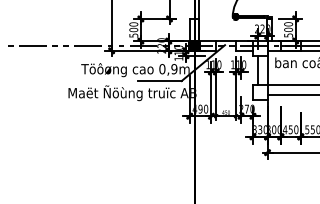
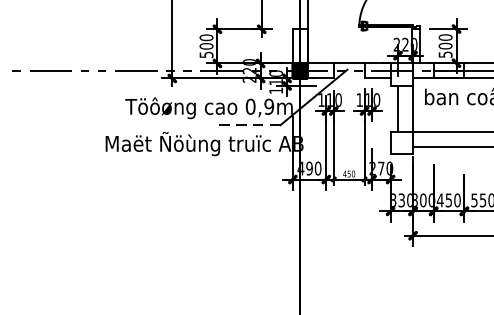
line: (159, 81) -> (246, 125), solid -> dashed

